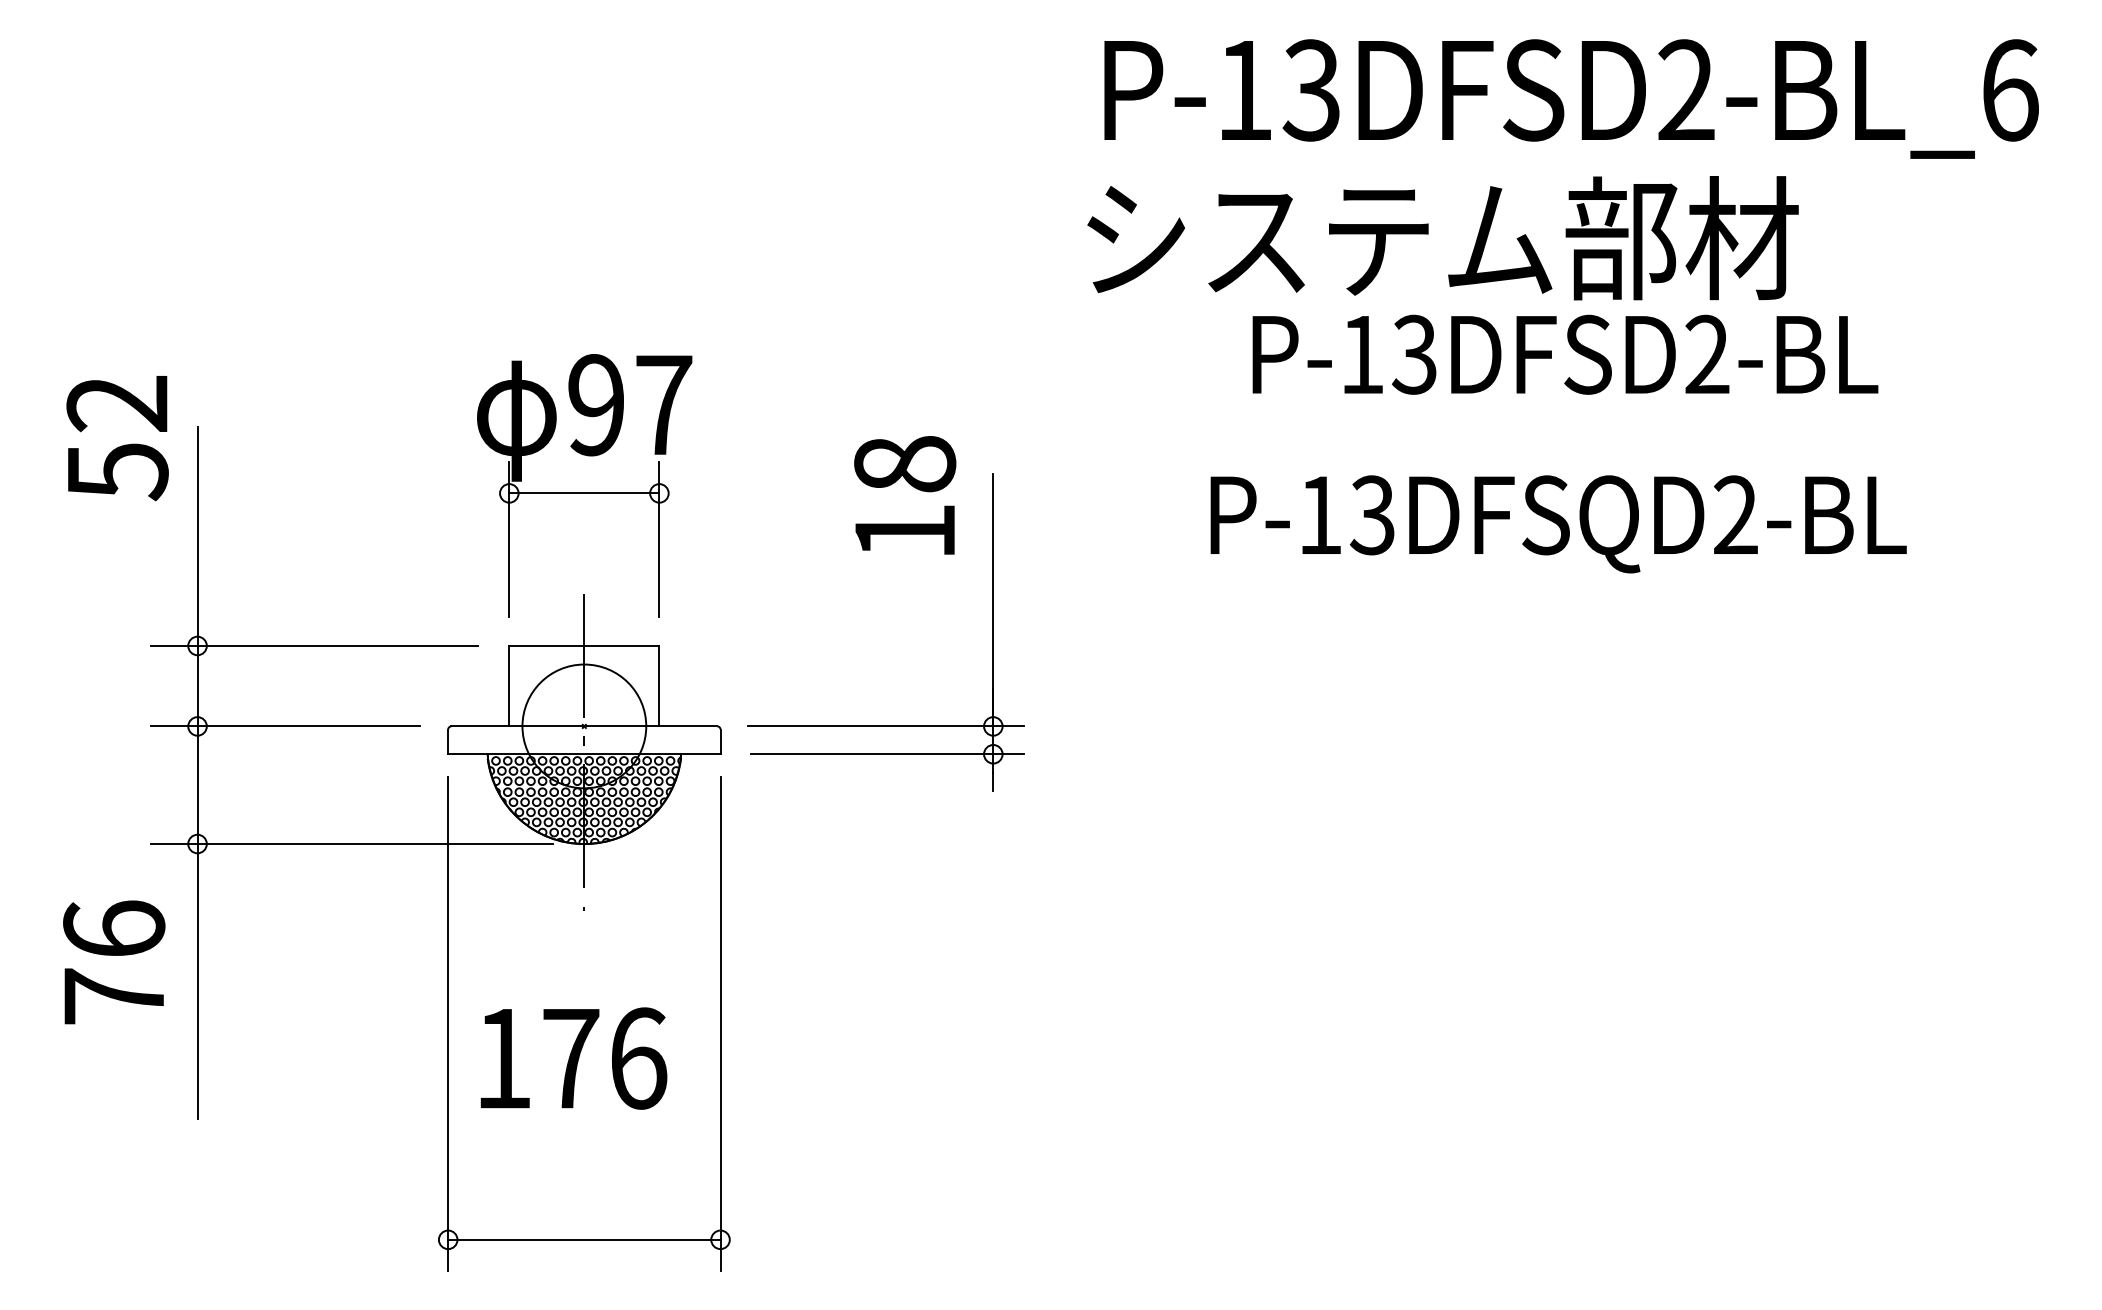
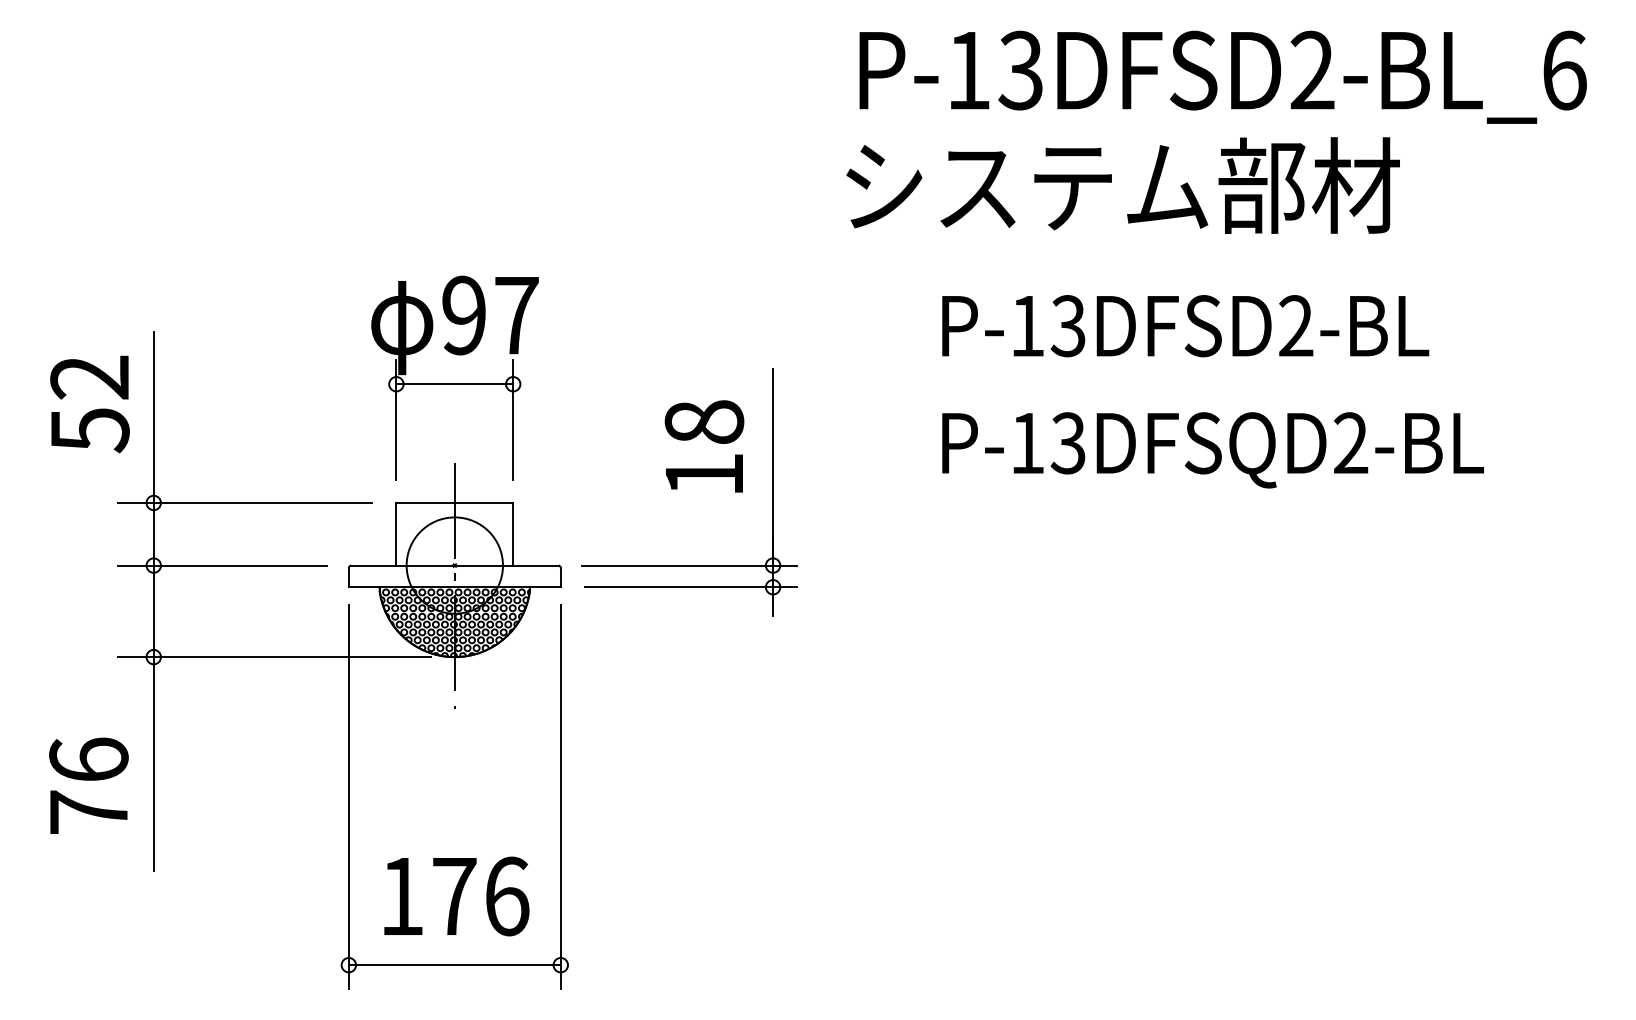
text: (1565, 354) -> (1185, 325), moved
text: (117, 438) -> (89, 404), moved
text: (905, 495) -> (704, 446), moved
text: (1558, 524) -> (1212, 450), moved
text: (114, 962) -> (89, 785), moved
text: (573, 1058) -> (456, 896), moved

